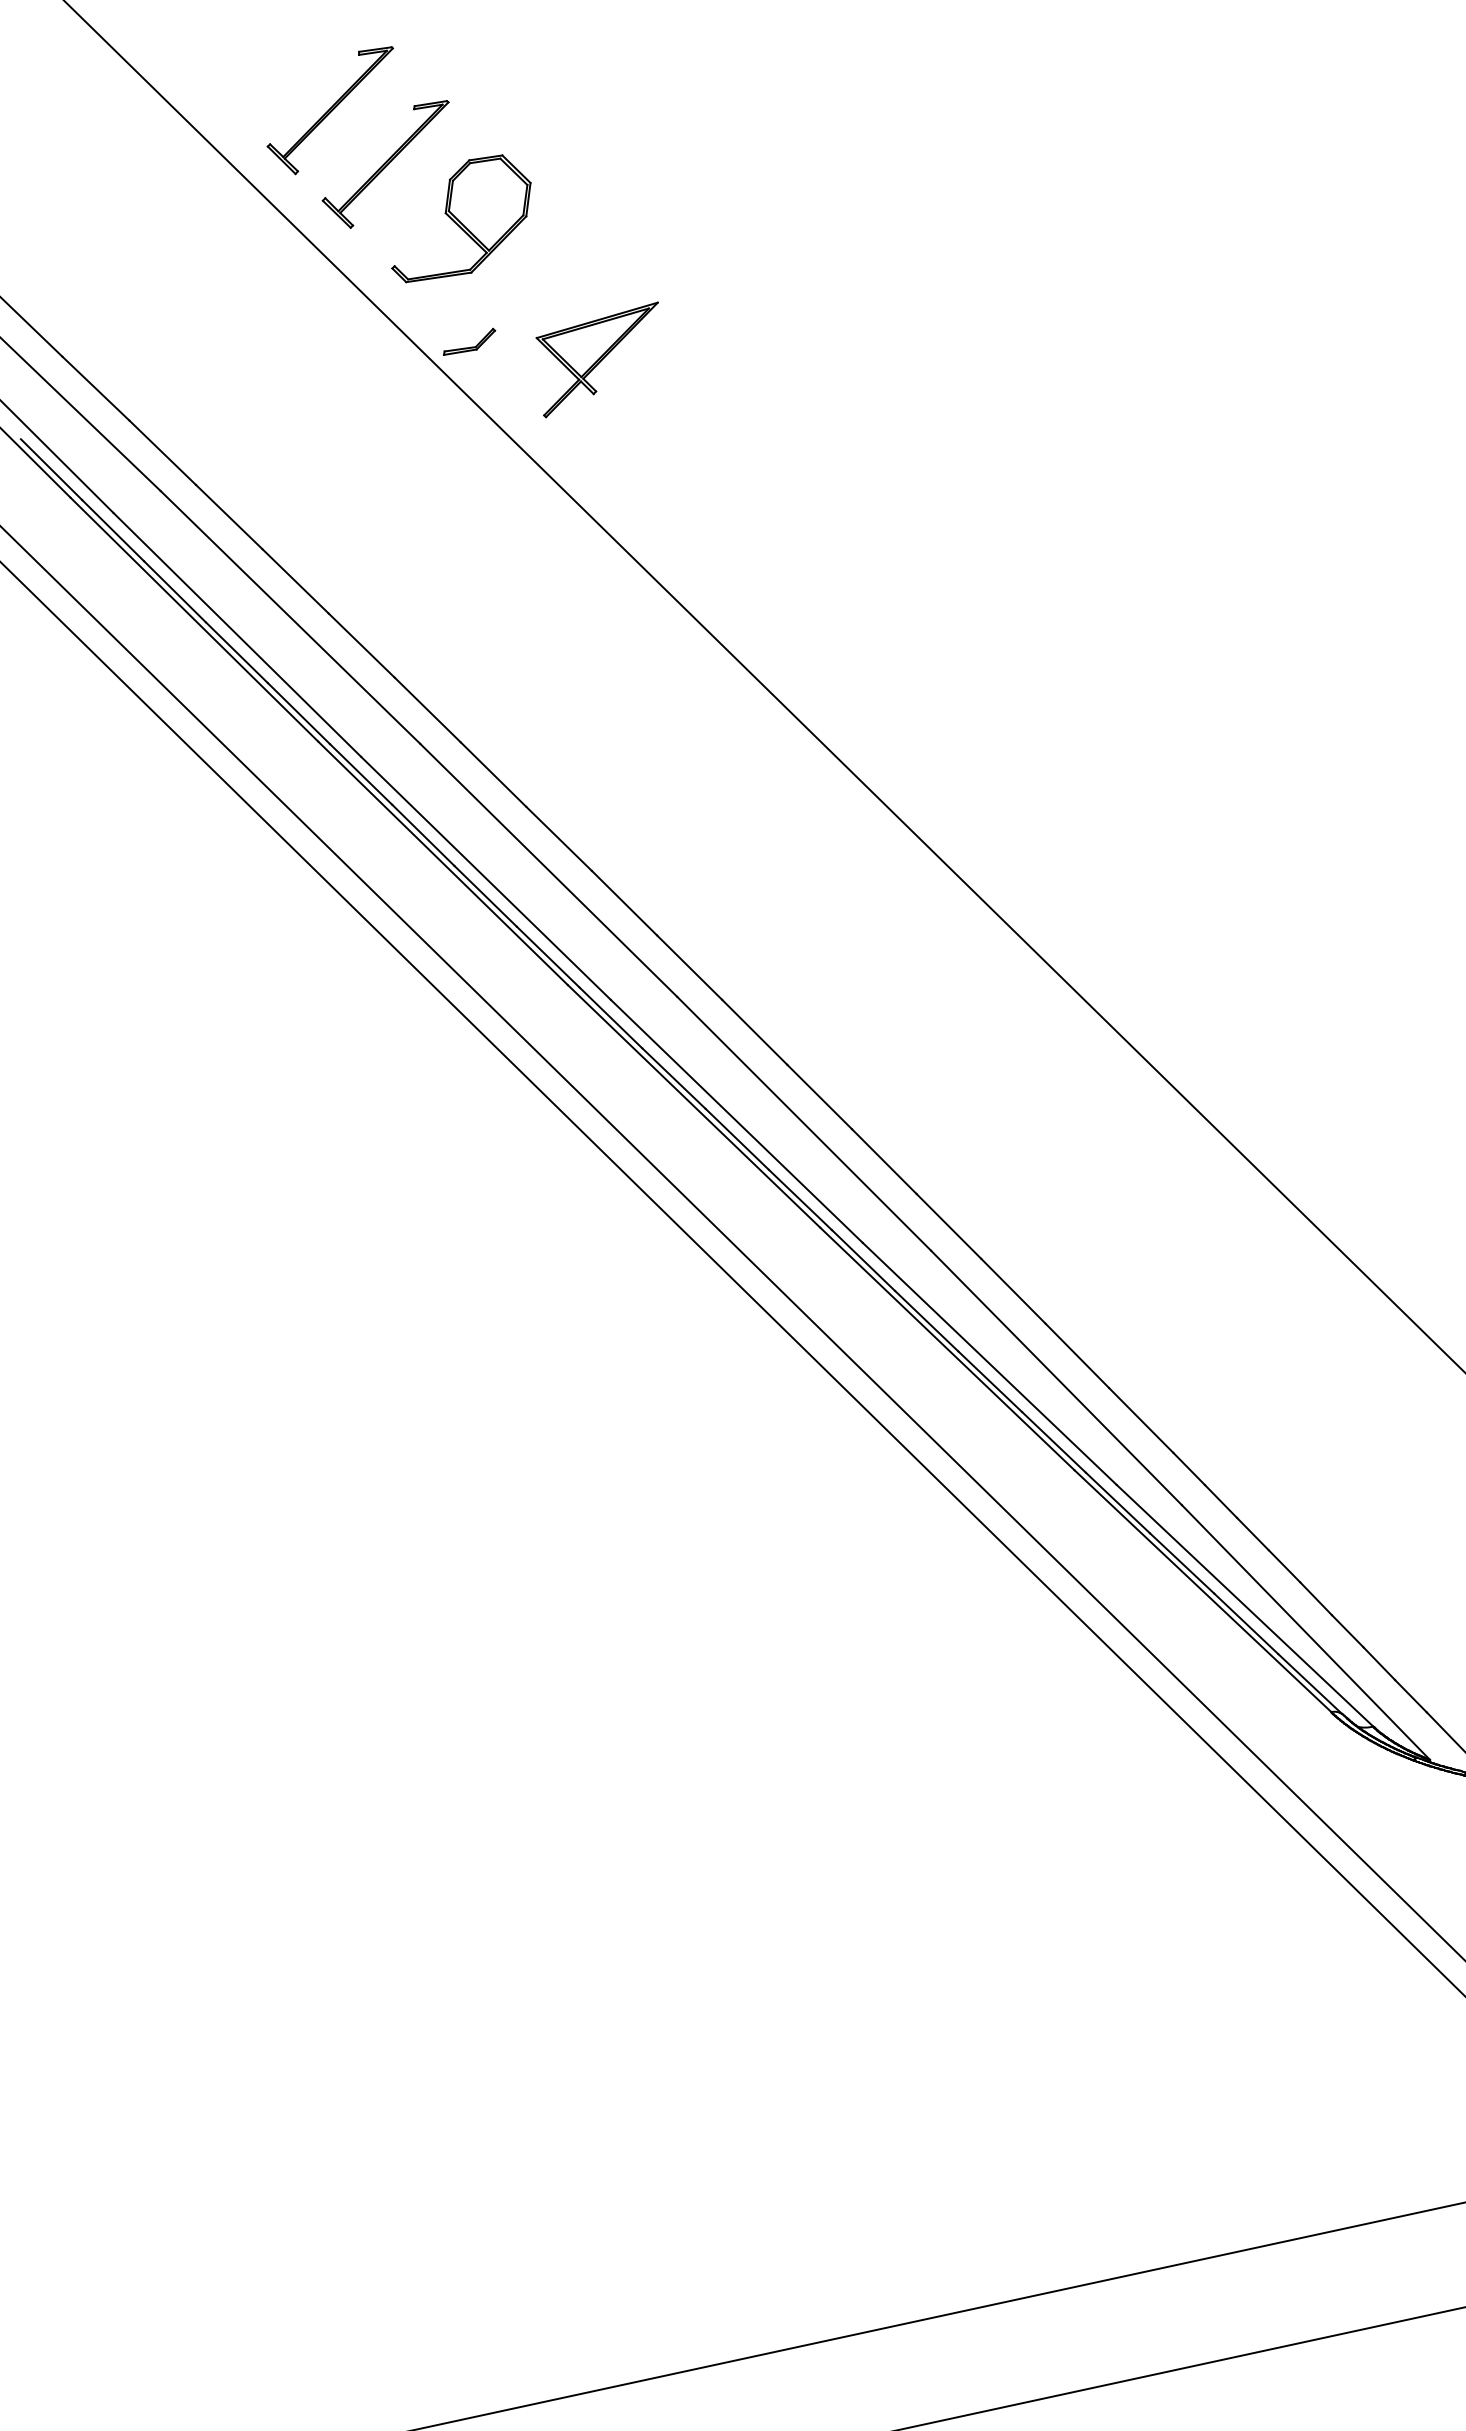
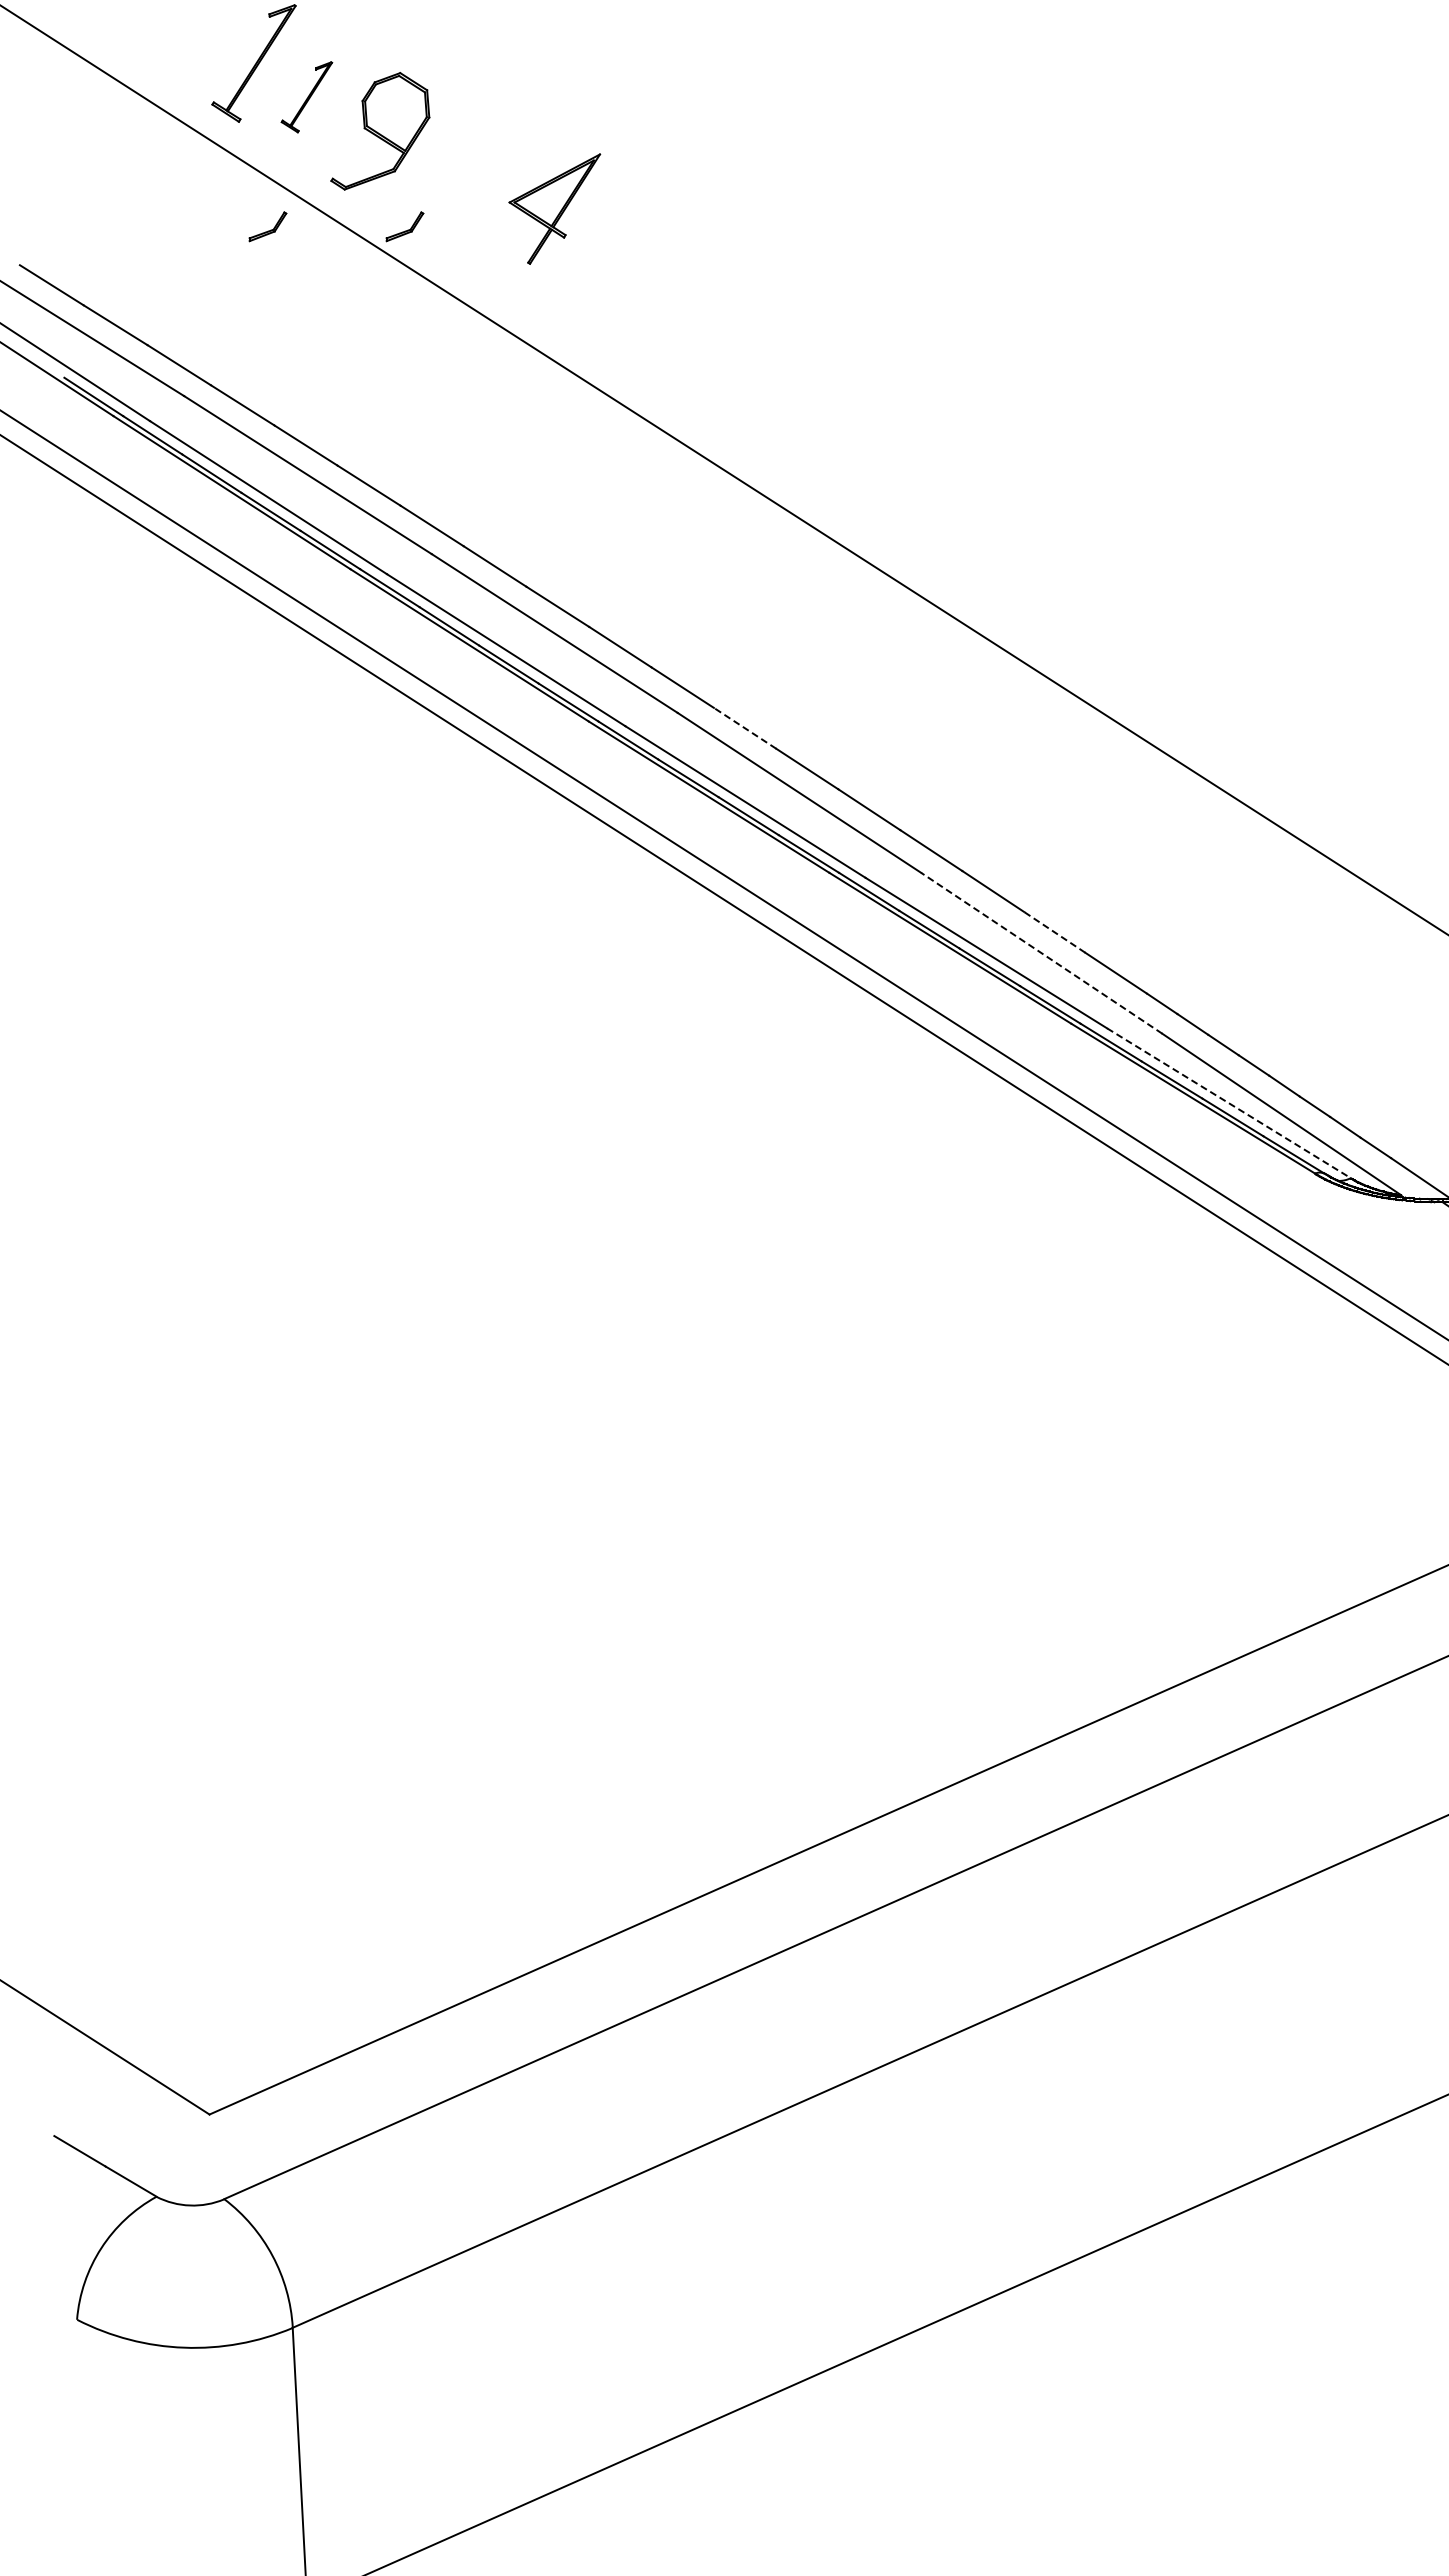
part: (383, 161) -> (306, 97), size x0.6
part: (303, 307) -> (267, 226), added
part: (589, 356) -> (554, 208), moved
line: (753, 1032) -> (744, 728), solid -> dashed
line: (1077, 1356) -> (1054, 932), solid -> dashed
line: (1056, 1378) -> (1041, 953), solid -> dashed
line: (1245, 1606) -> (1229, 1103), solid -> dashed

